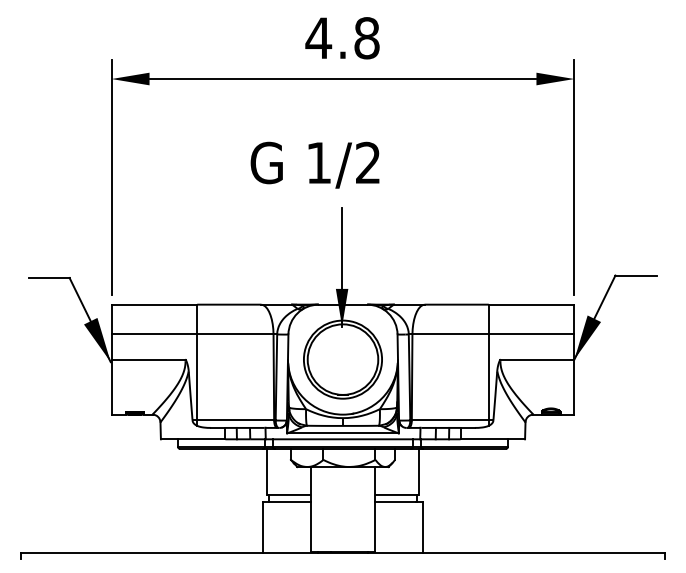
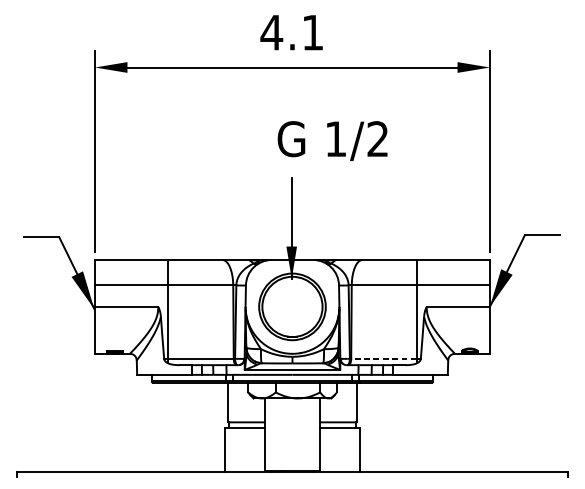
text: (366, 38) -> (312, 32), 4.8 -> 4.1
text: (314, 164) -> (332, 140), moved
line: (449, 420) -> (383, 358), solid -> dashed

